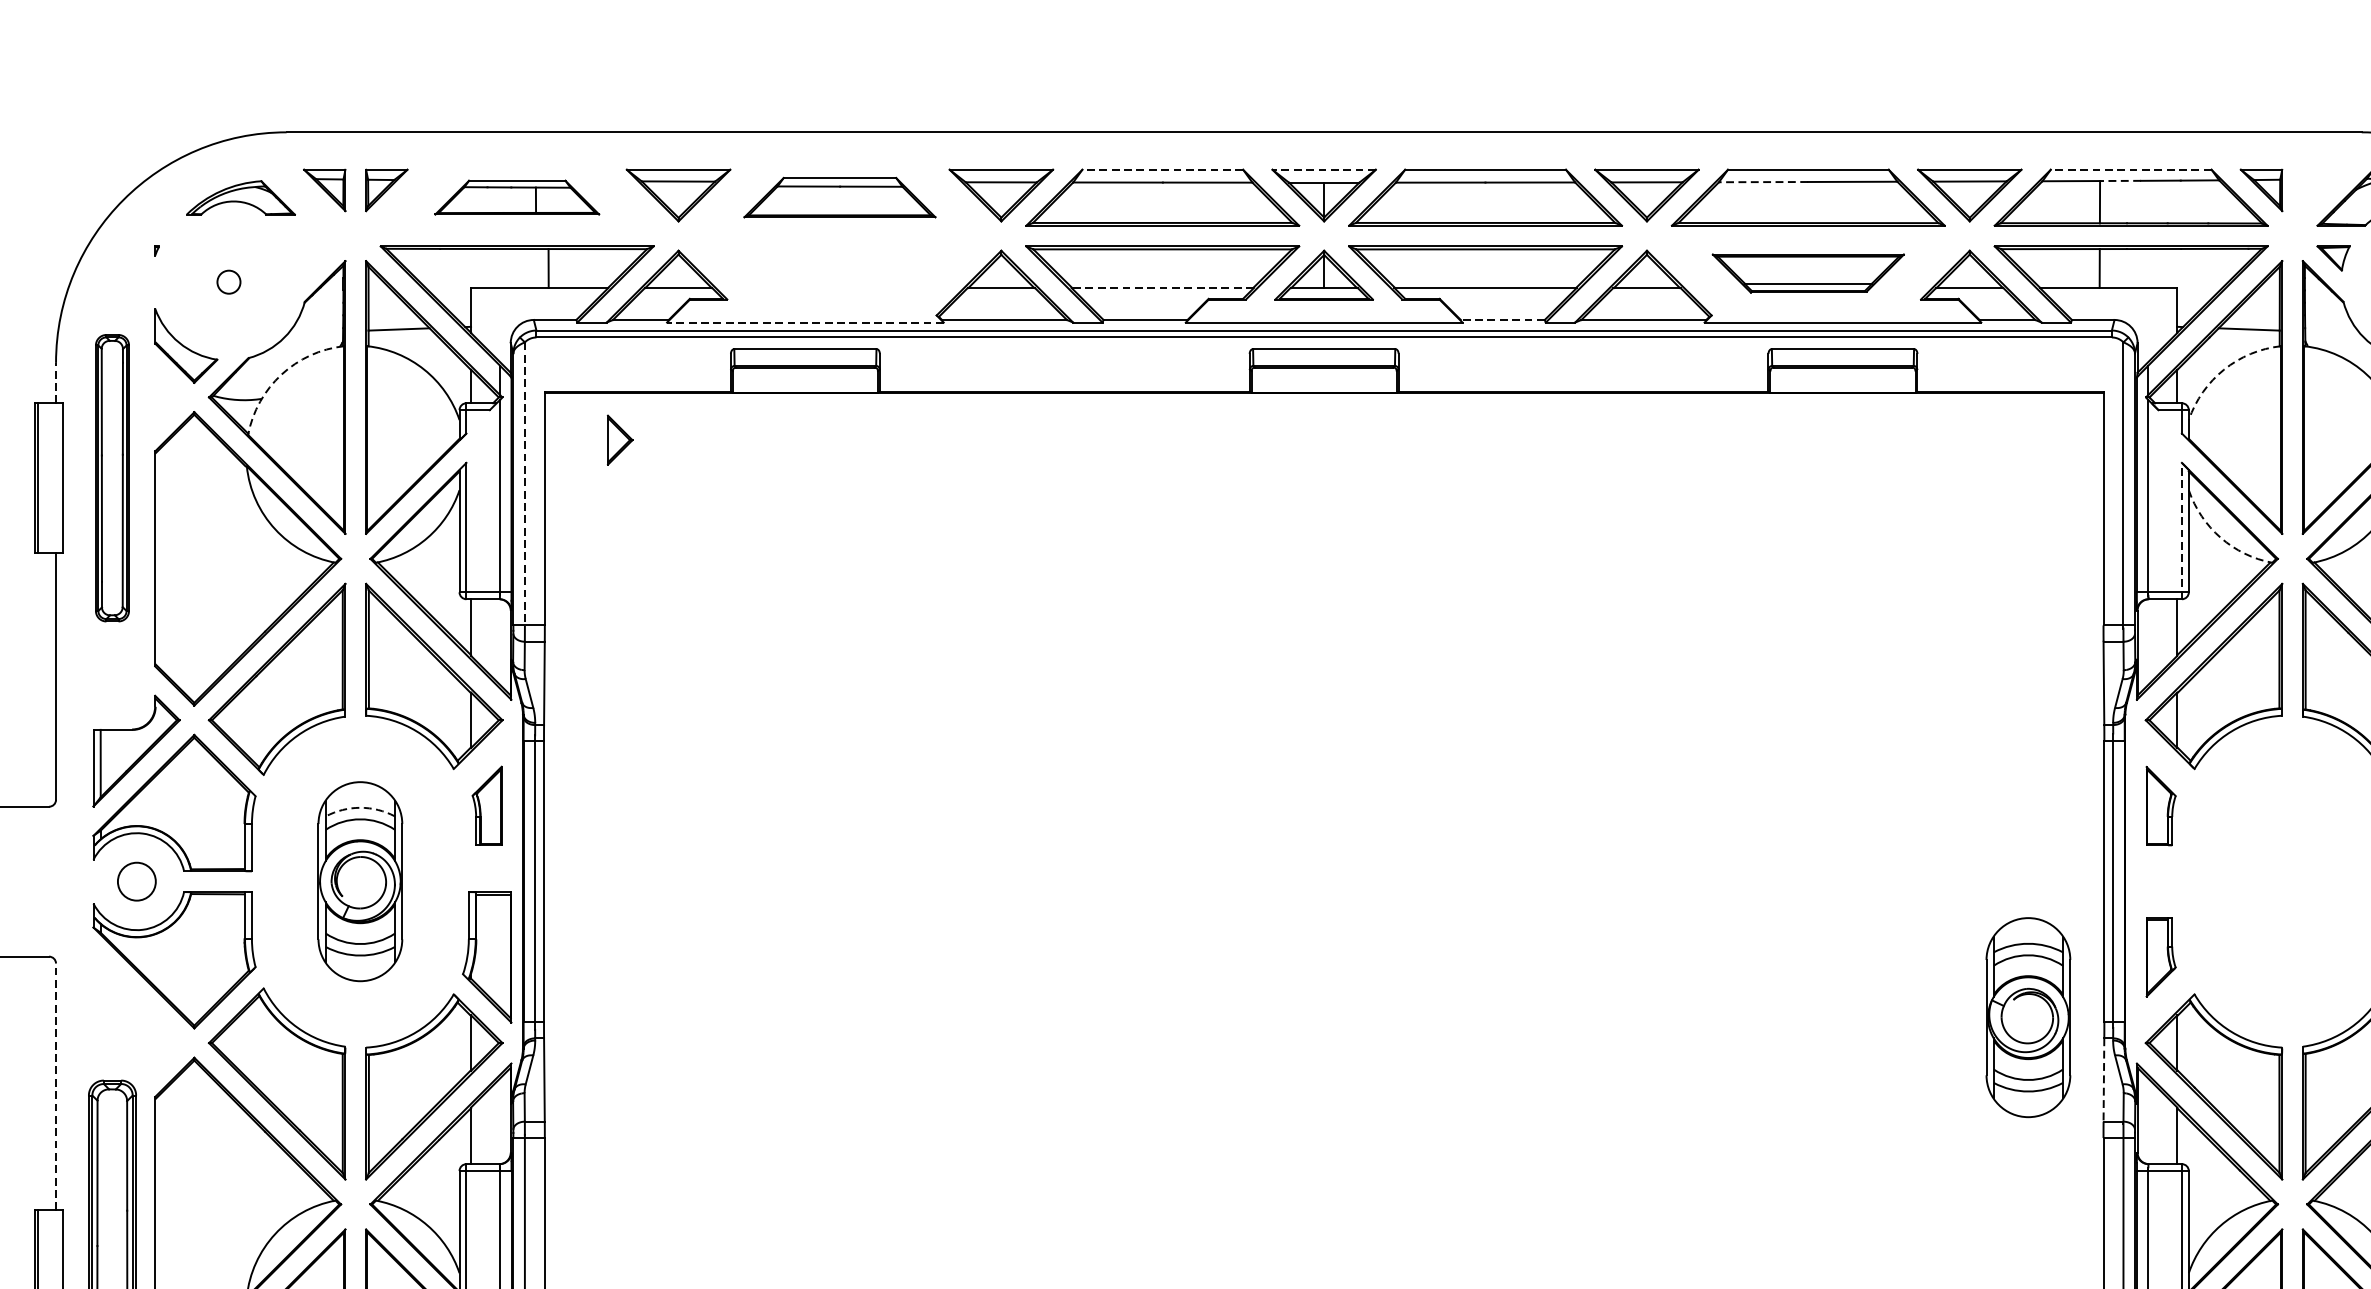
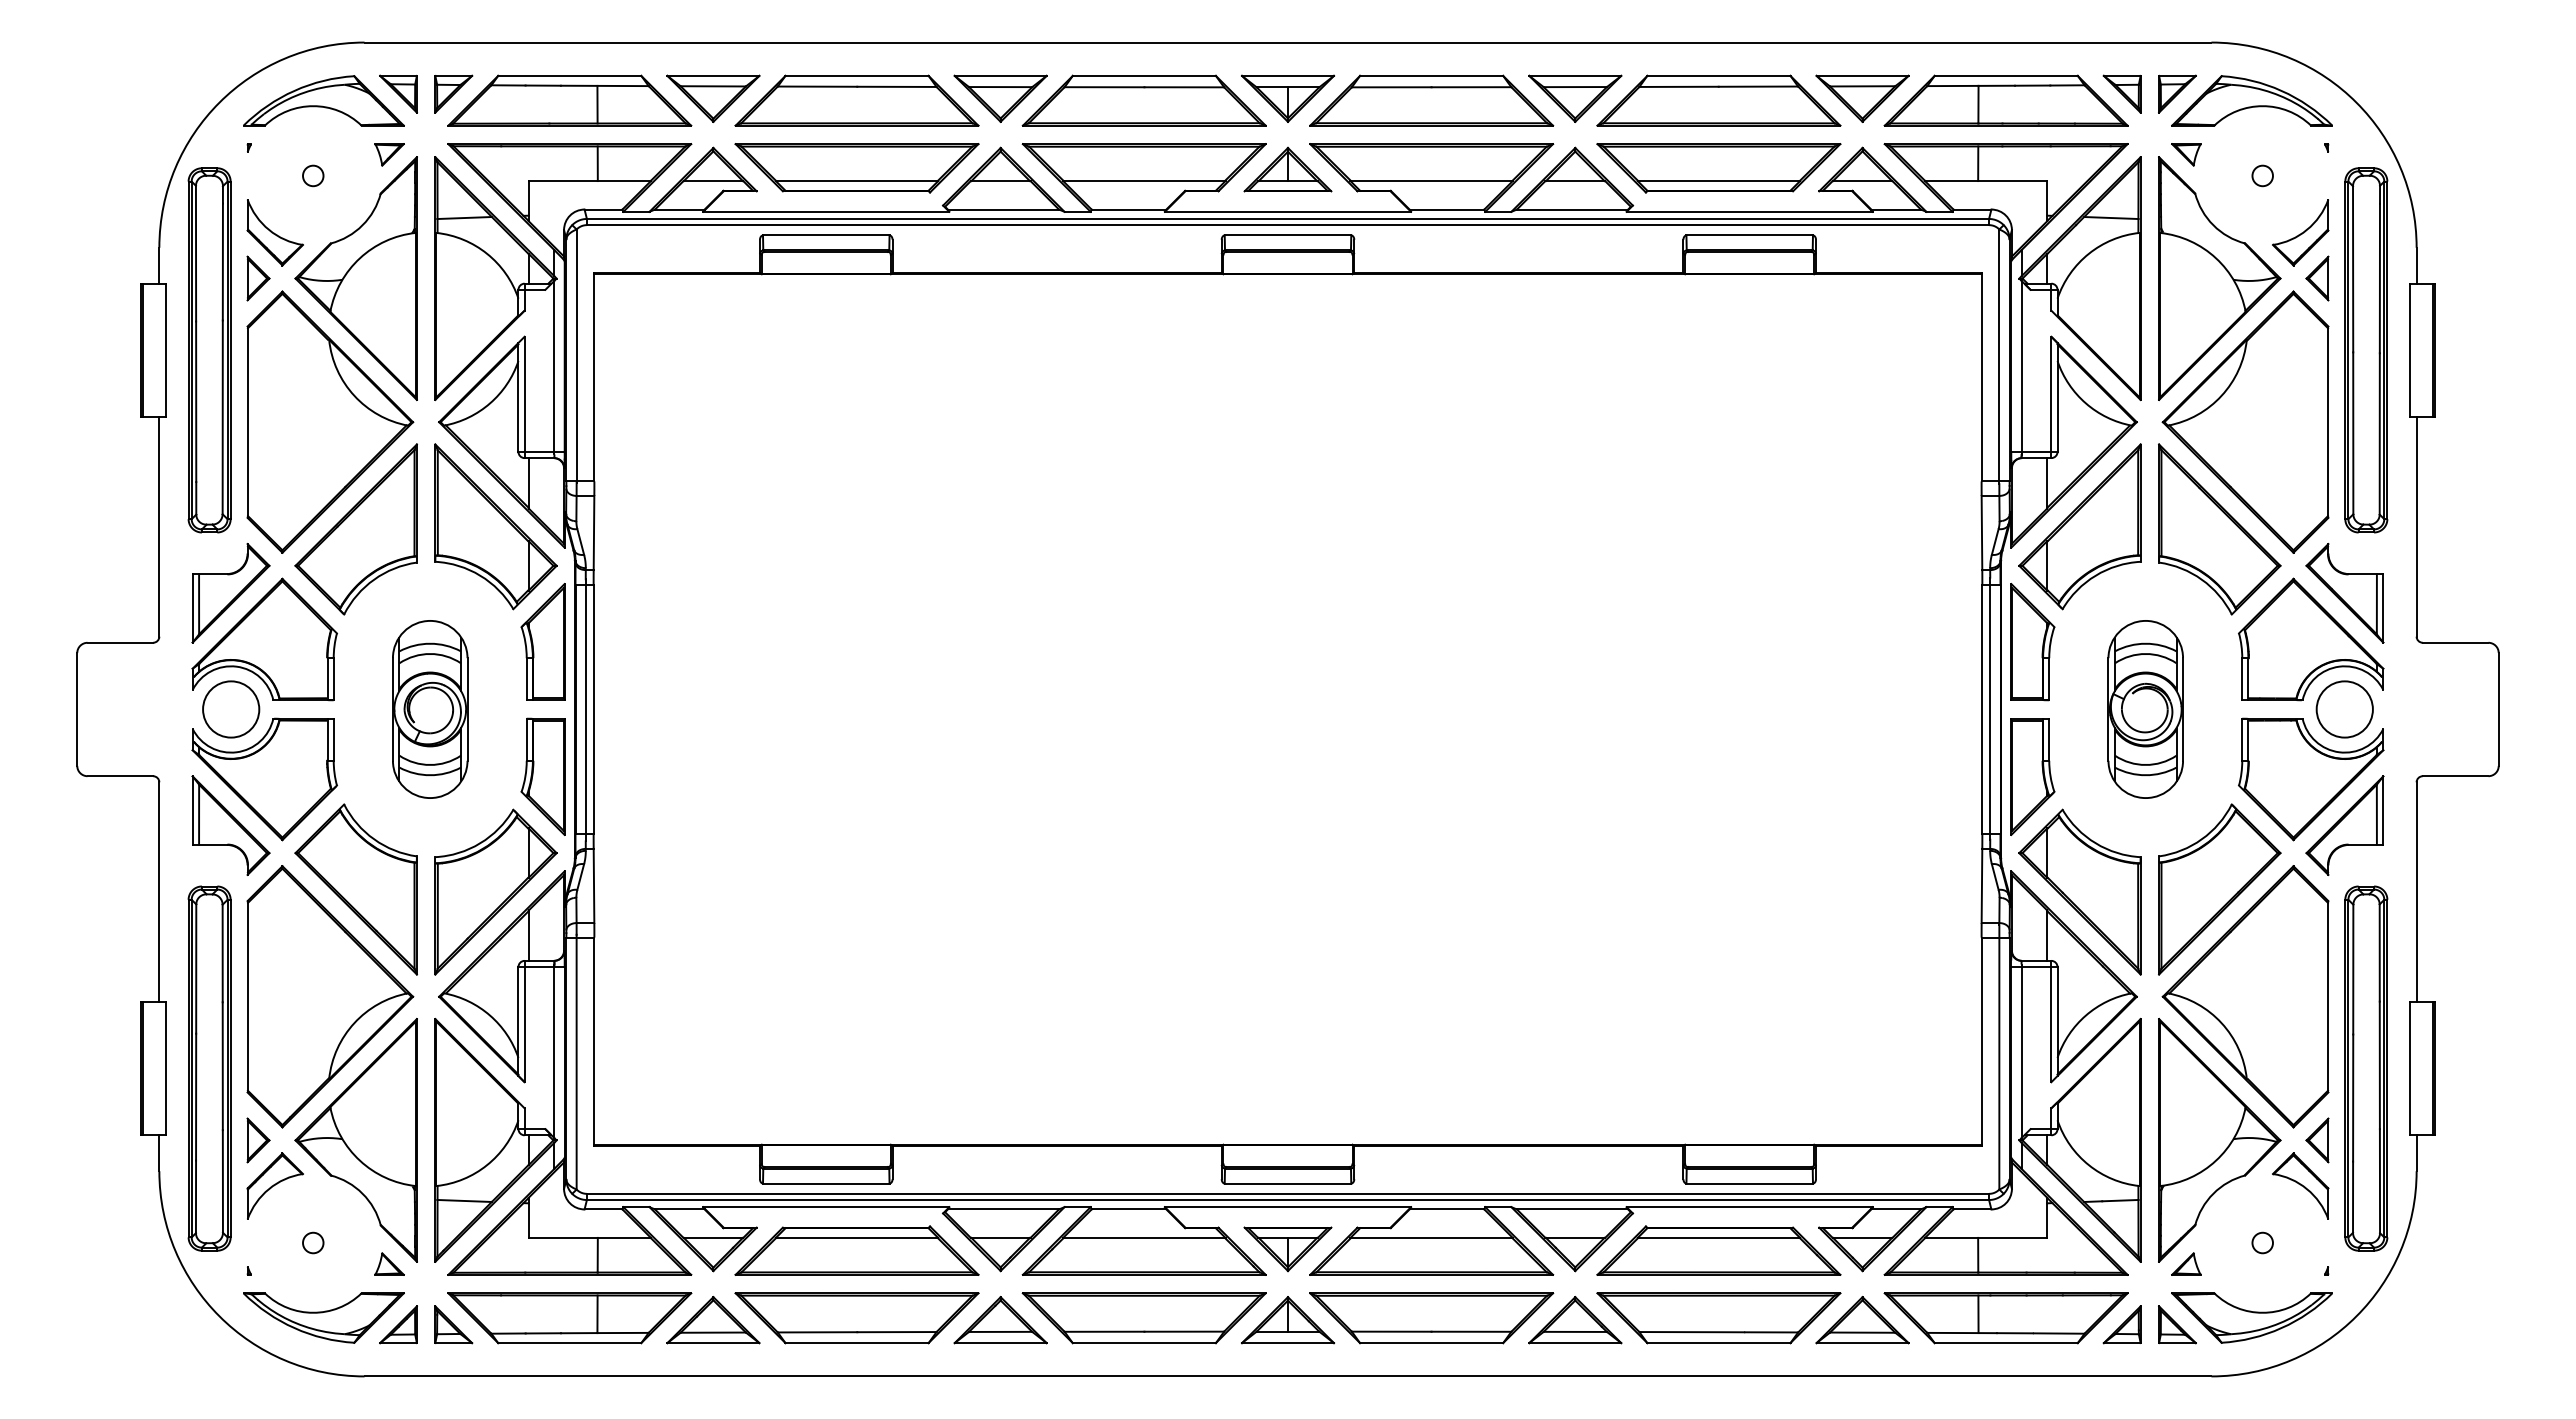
line: (1162, 169) -> (1144, 75), dashed -> solid
line: (1324, 169) -> (1288, 75), dashed -> solid
line: (2131, 169) -> (2006, 75), dashed -> solid
line: (2120, 180) -> (1996, 85), dashed -> solid
line: (1764, 181) -> (1679, 86), dashed -> solid
part: (2323, 189) -> (2177, 93), added
part: (240, 197) -> (323, 100), size x1.67
part: (516, 197) -> (569, 100), size x1.67
part: (839, 197) -> (856, 100), size x1.43
part: (314, 258) -> (389, 154), added
part: (839, 273) -> (856, 168), added
part: (1807, 273) -> (1718, 168), size x1.43
line: (1161, 288) -> (1143, 181), dashed -> solid
line: (1502, 319) -> (1446, 209), dashed -> solid
line: (804, 322) -> (825, 211), dashed -> solid
arc: (2223, 369) -> (2088, 253), dashed -> solid
arc: (282, 374) -> (360, 258), dashed -> solid
line: (56, 382) -> (159, 265), dashed -> solid
part: (620, 440) -> (258, 278), moved
part: (112, 478) -> (209, 350), size x1.43
line: (524, 485) -> (576, 356), dashed -> solid
line: (2182, 531) -> (2051, 397), dashed -> solid
arc: (2220, 537) -> (2085, 403), dashed -> solid
part: (486, 805) -> (542, 641), size x1.67
part: (2160, 806) -> (2032, 642), size x1.67
arc: (360, 807) -> (430, 643), dashed -> solid
circle: (137, 881) -> (231, 709), size x1.67
part: (2160, 956) -> (2032, 776), size x1.67
part: (135, 1012) -> (230, 825), added
part: (2028, 1017) -> (2145, 709), moved
line: (2103, 1080) -> (1981, 886), dashed -> solid
line: (56, 1087) -> (159, 892), dashed -> solid

